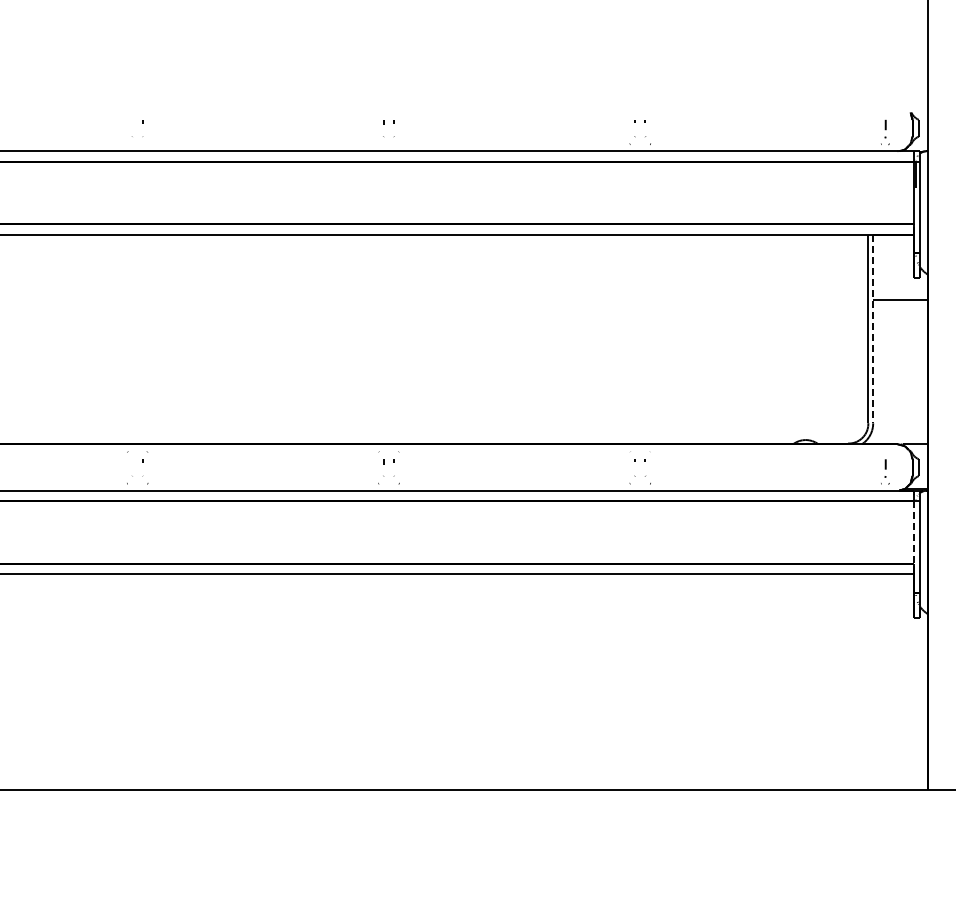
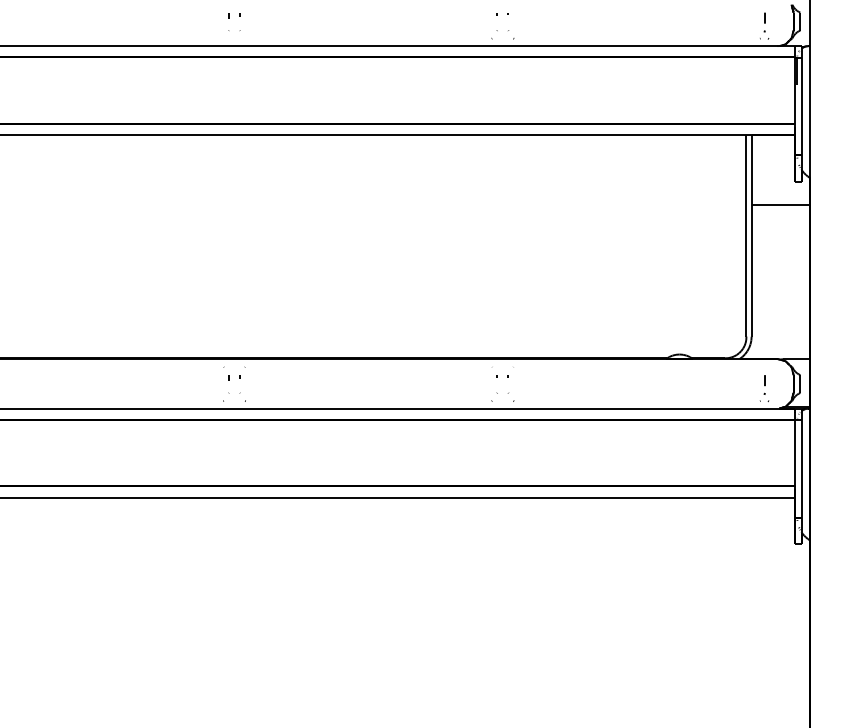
line: (873, 329) -> (751, 236), dashed -> solid
line: (913, 532) -> (794, 453), dashed -> solid

